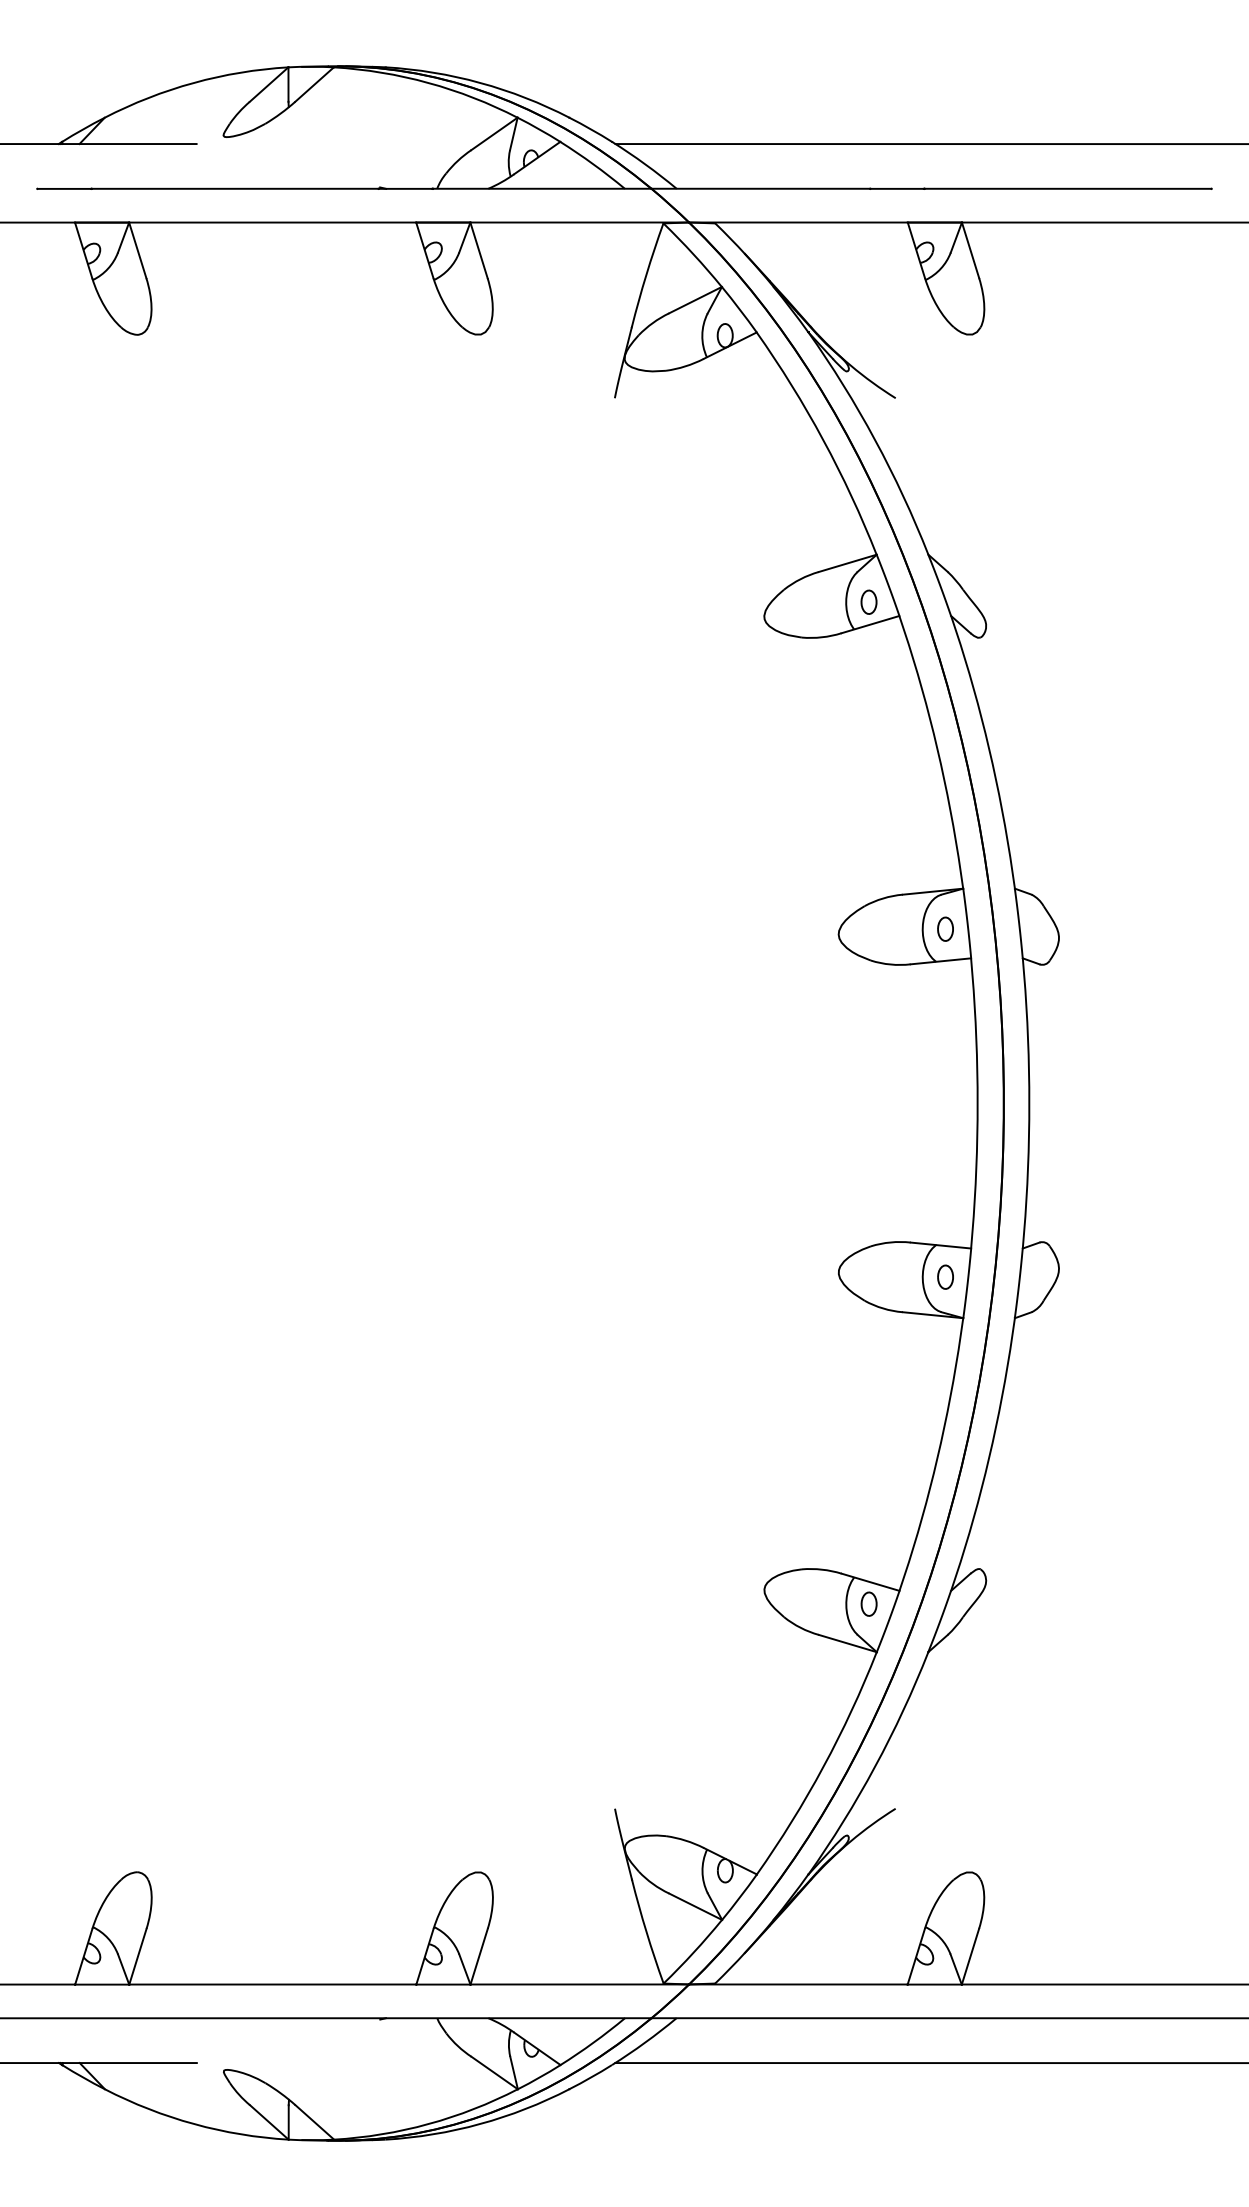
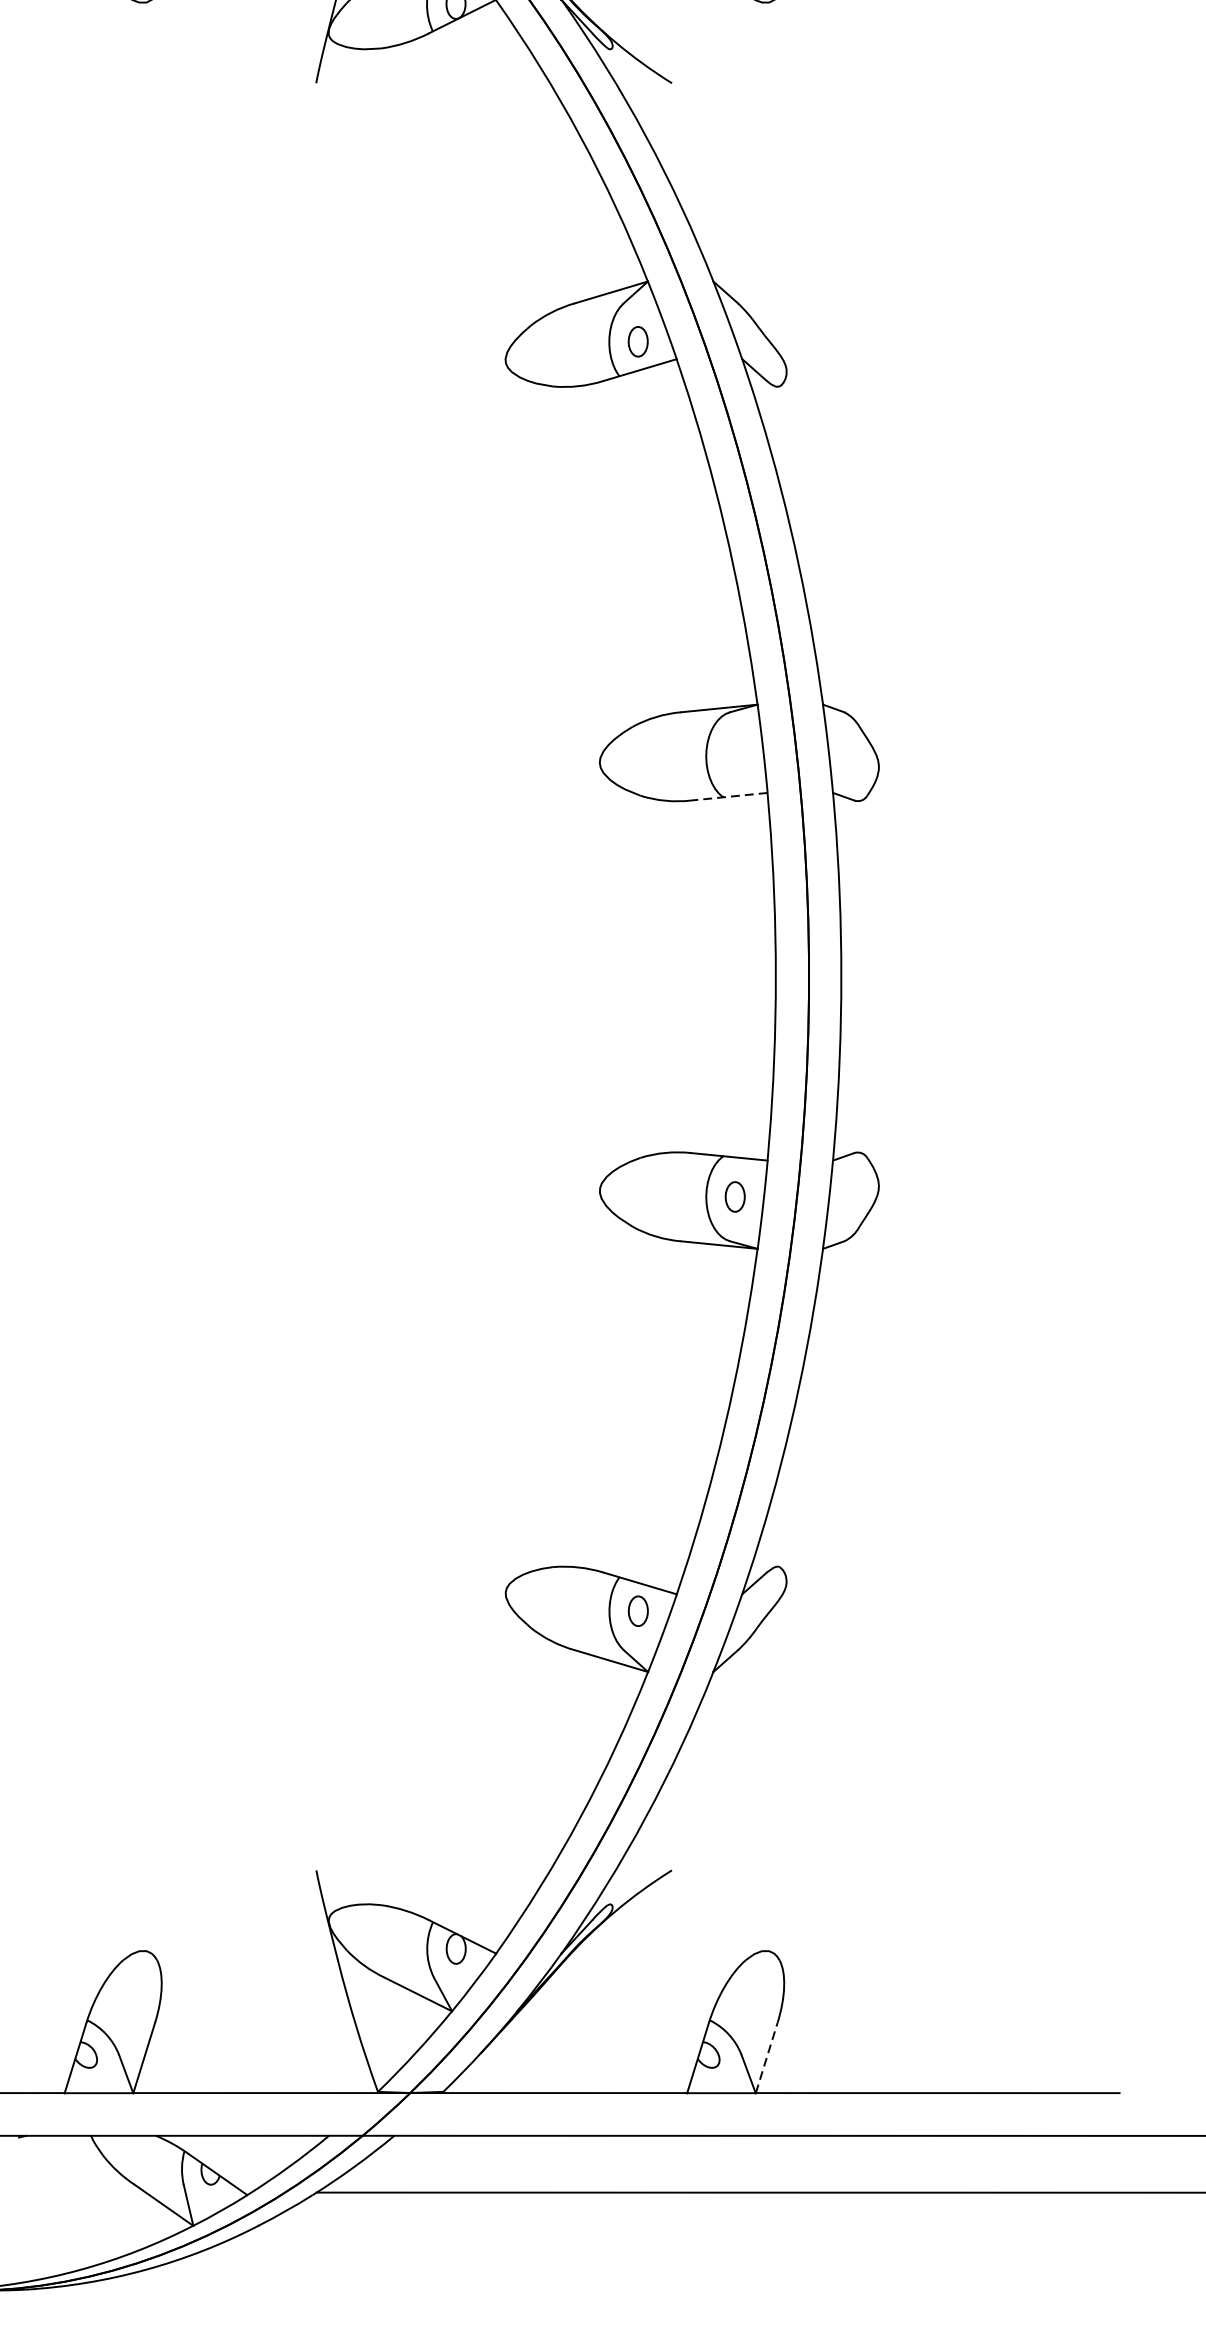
part: (945, 928) -> (735, 755), removed
line: (940, 961) -> (728, 796), solid -> dashed
line: (970, 1956) -> (766, 2057), solid -> dashed

